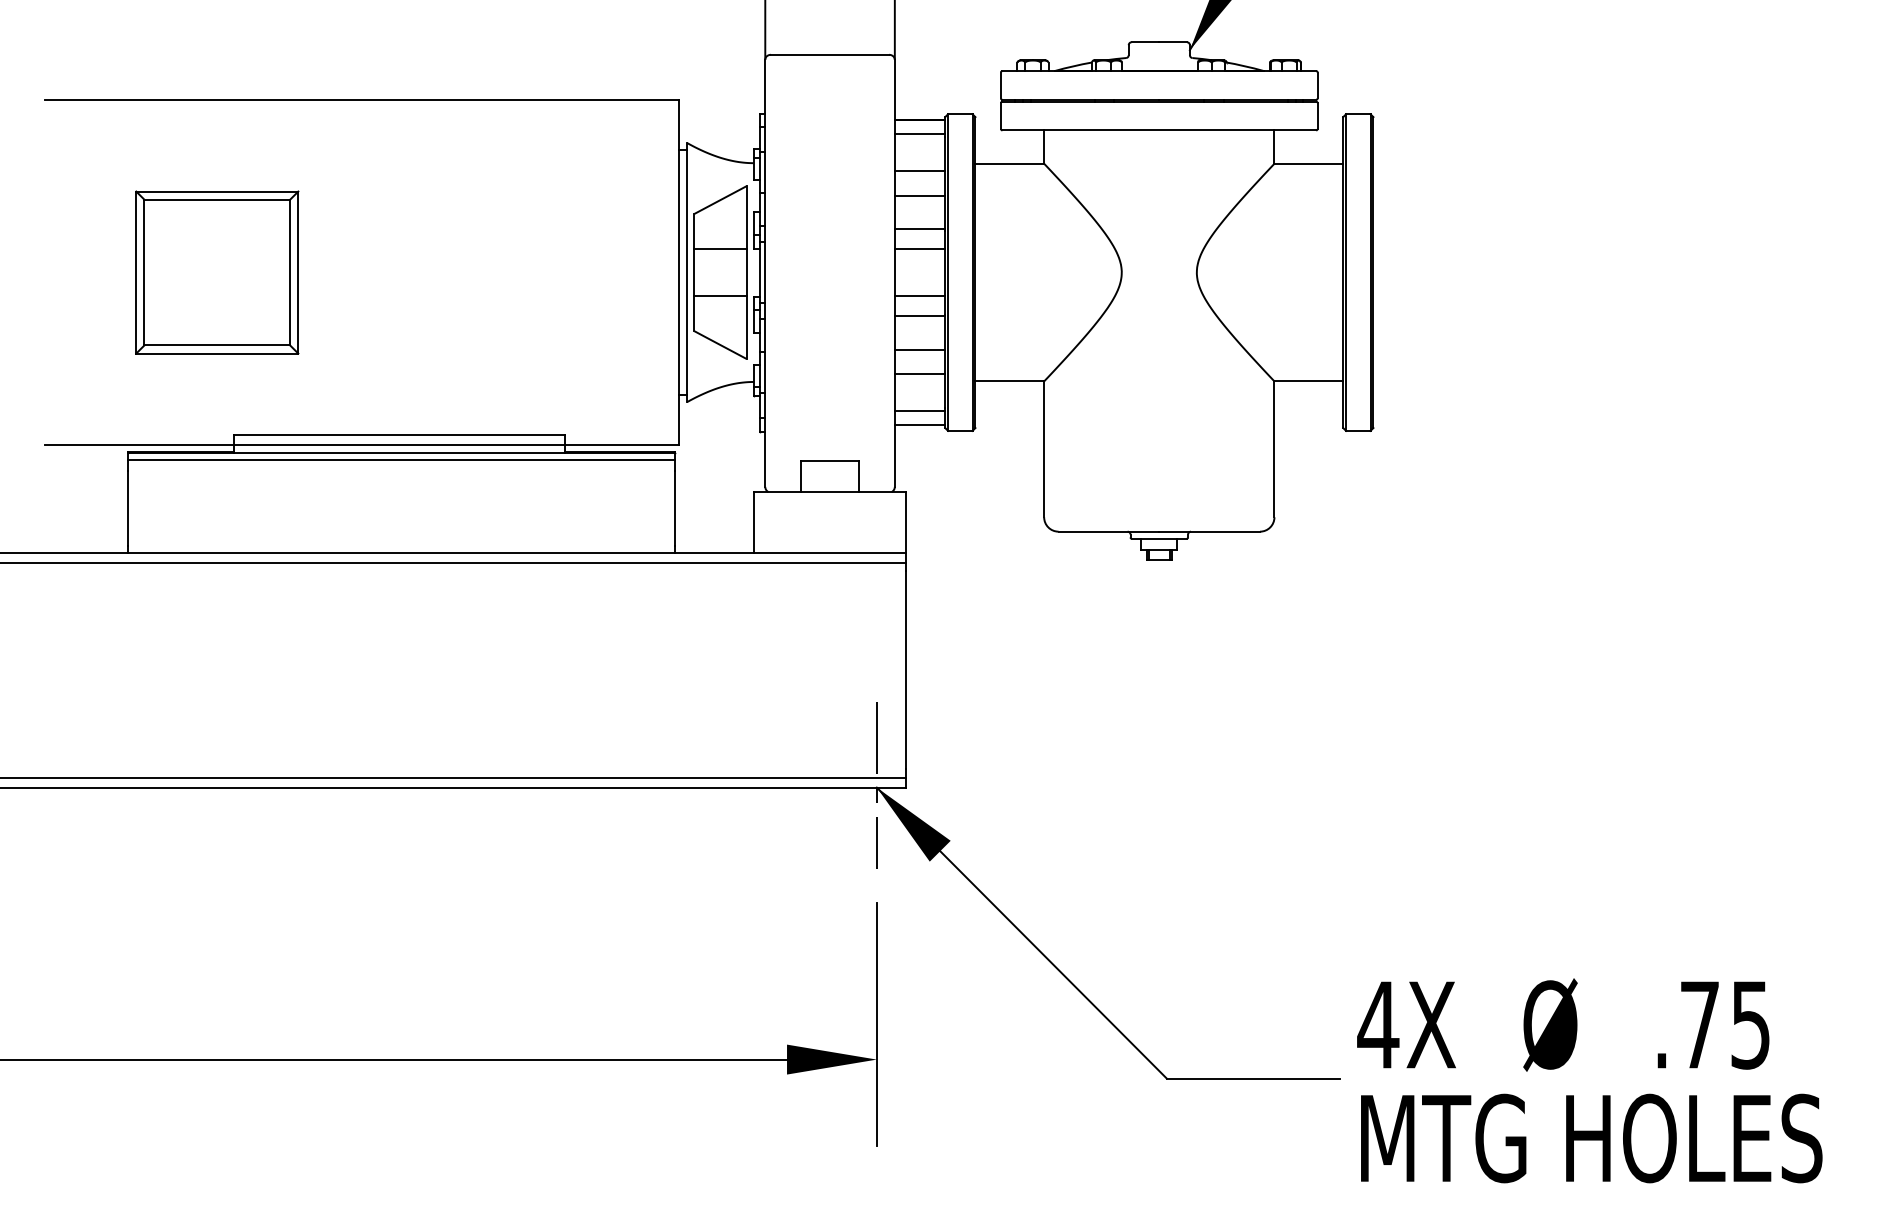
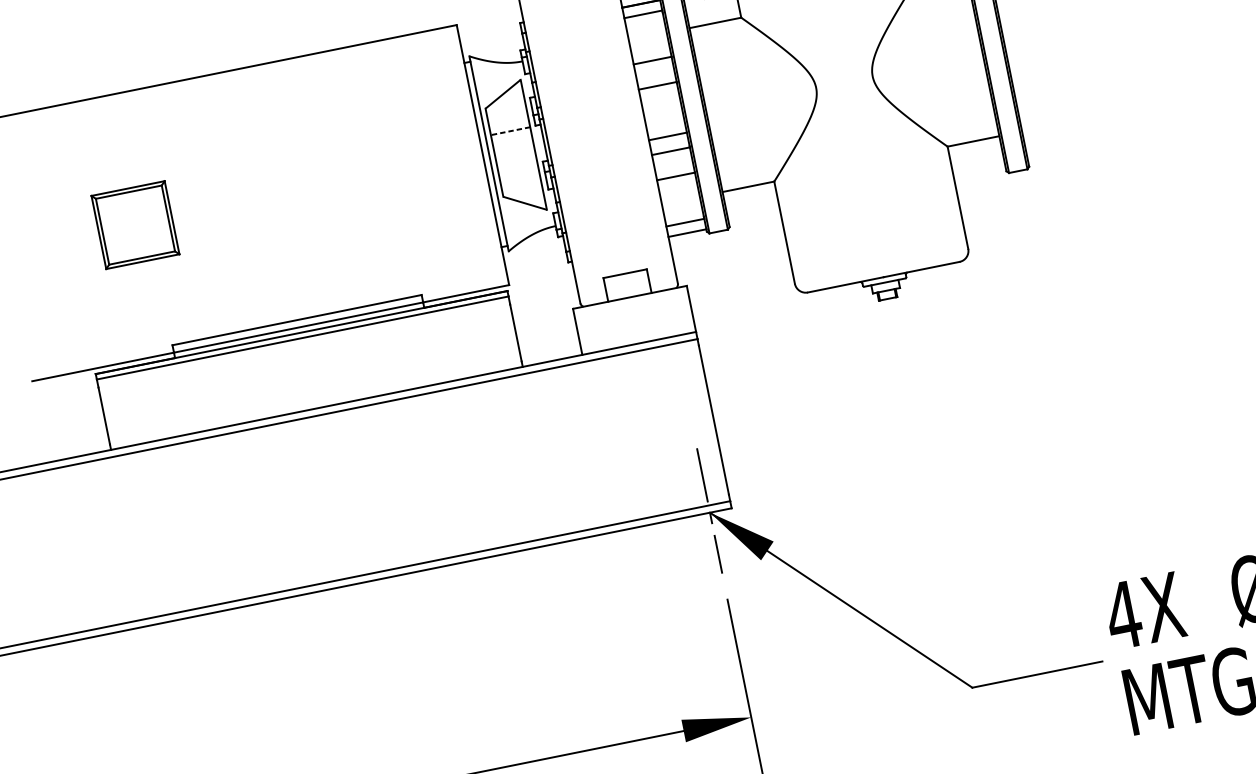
line: (919, 170) -> (648, 41), removed
line: (919, 248) -> (660, 100), removed
line: (719, 249) -> (509, 131), solid -> dashed
part: (217, 272) -> (135, 225), size x0.6
line: (720, 295) -> (517, 166), removed
line: (919, 374) -> (679, 195), removed

